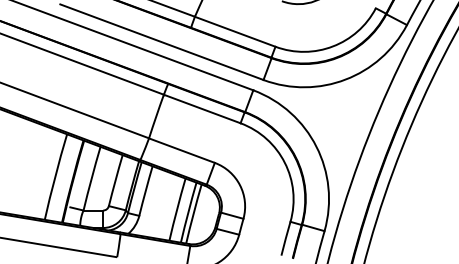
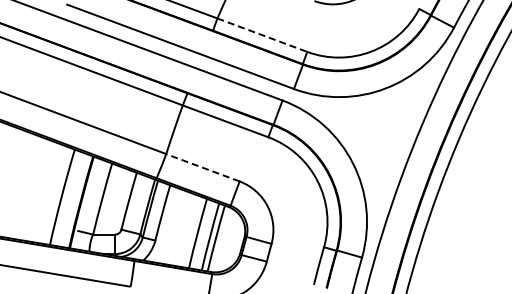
line: (235, 32) -> (262, 35), solid -> dashed
line: (181, 150) -> (202, 167), solid -> dashed

